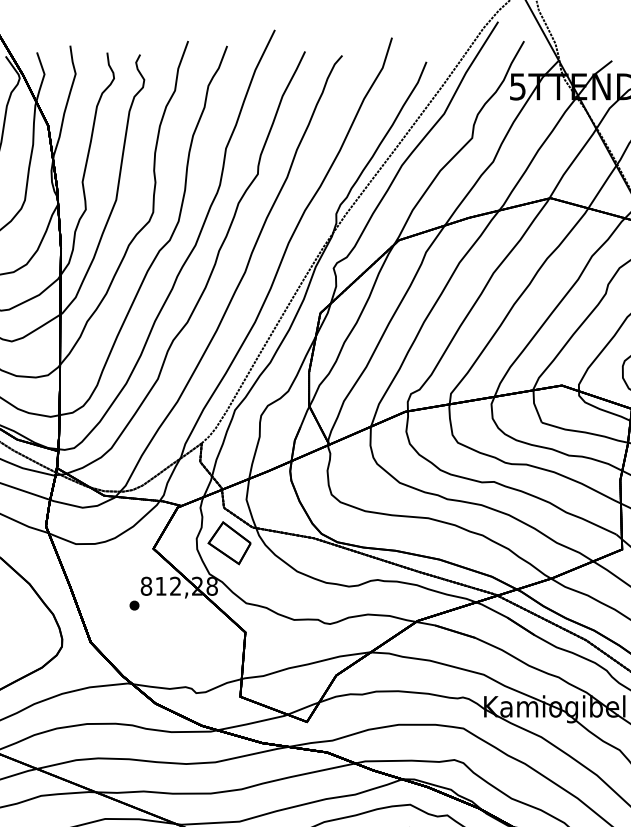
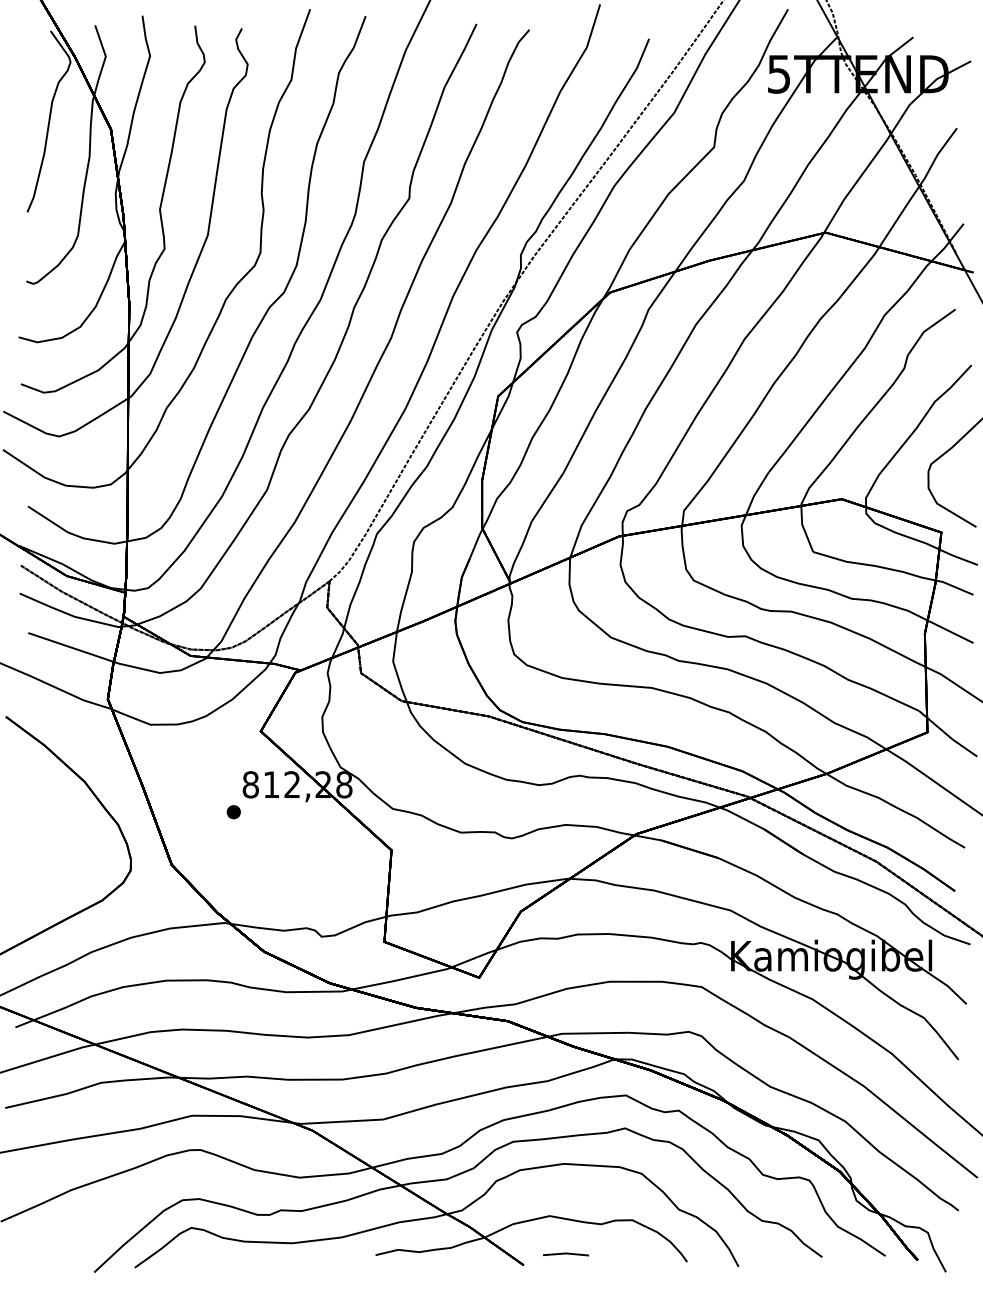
part: (229, 543) -> (368, 723), removed

